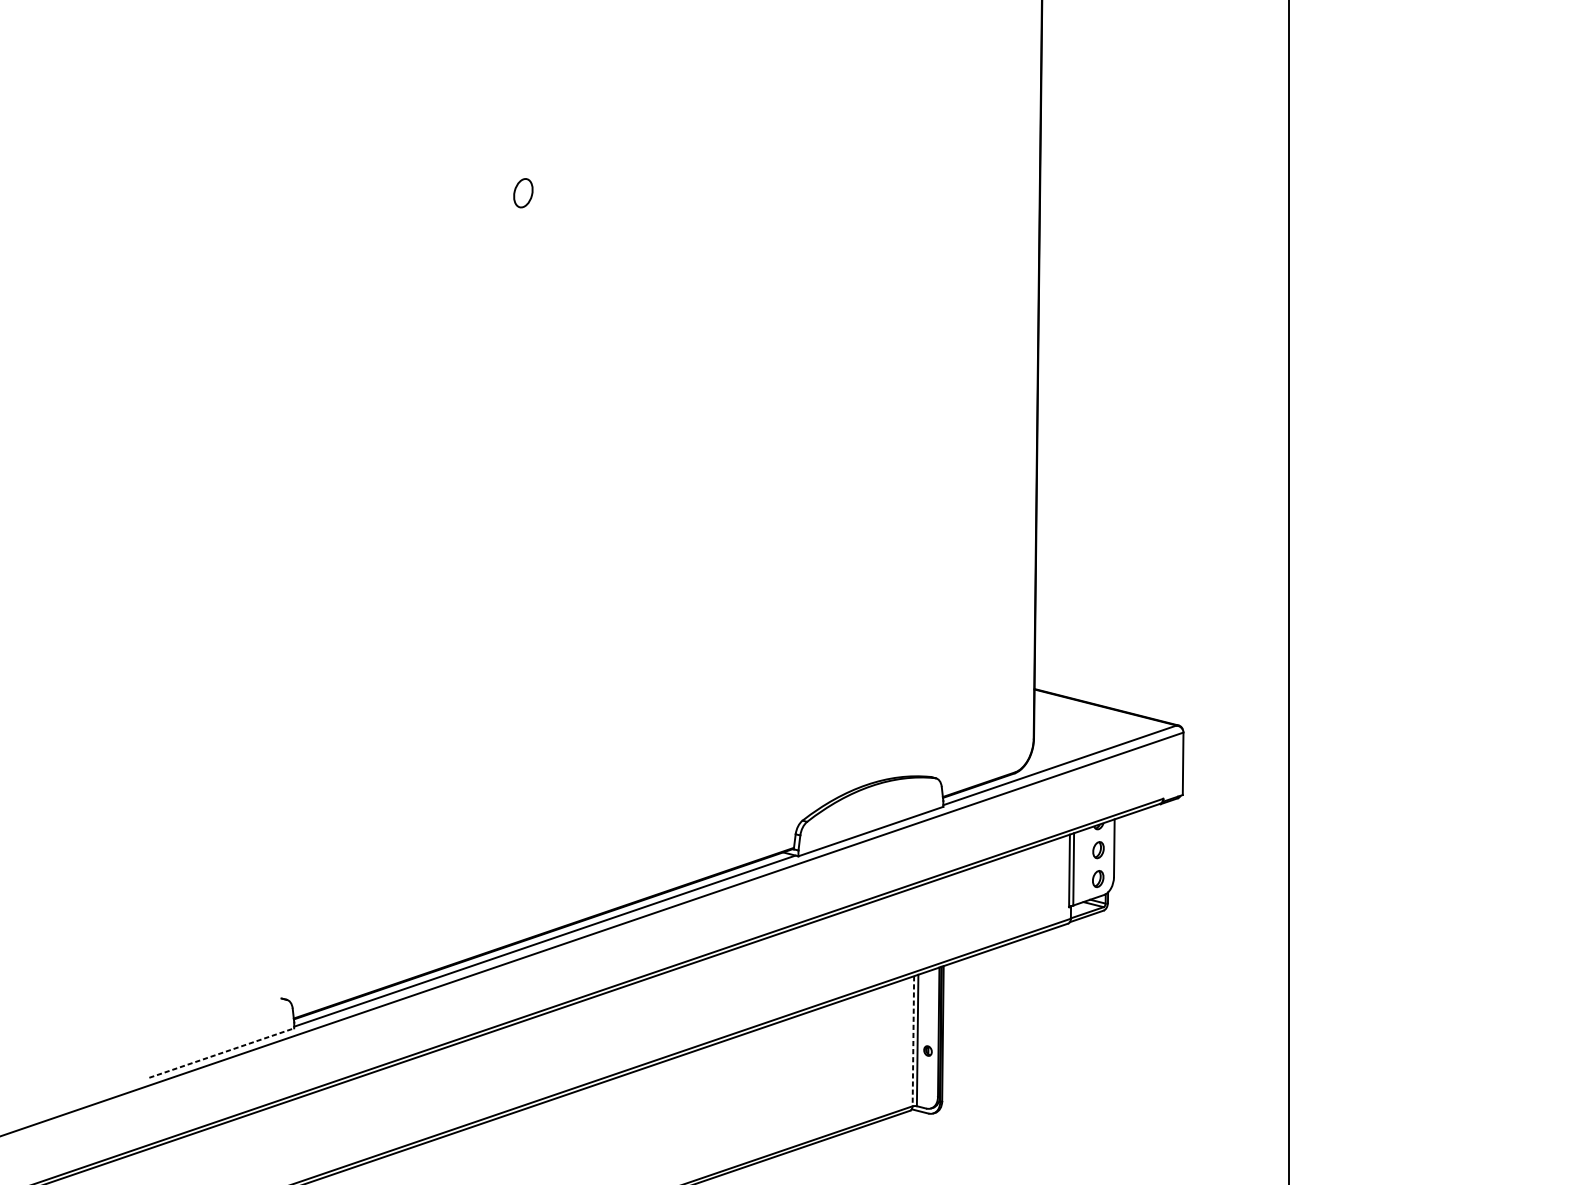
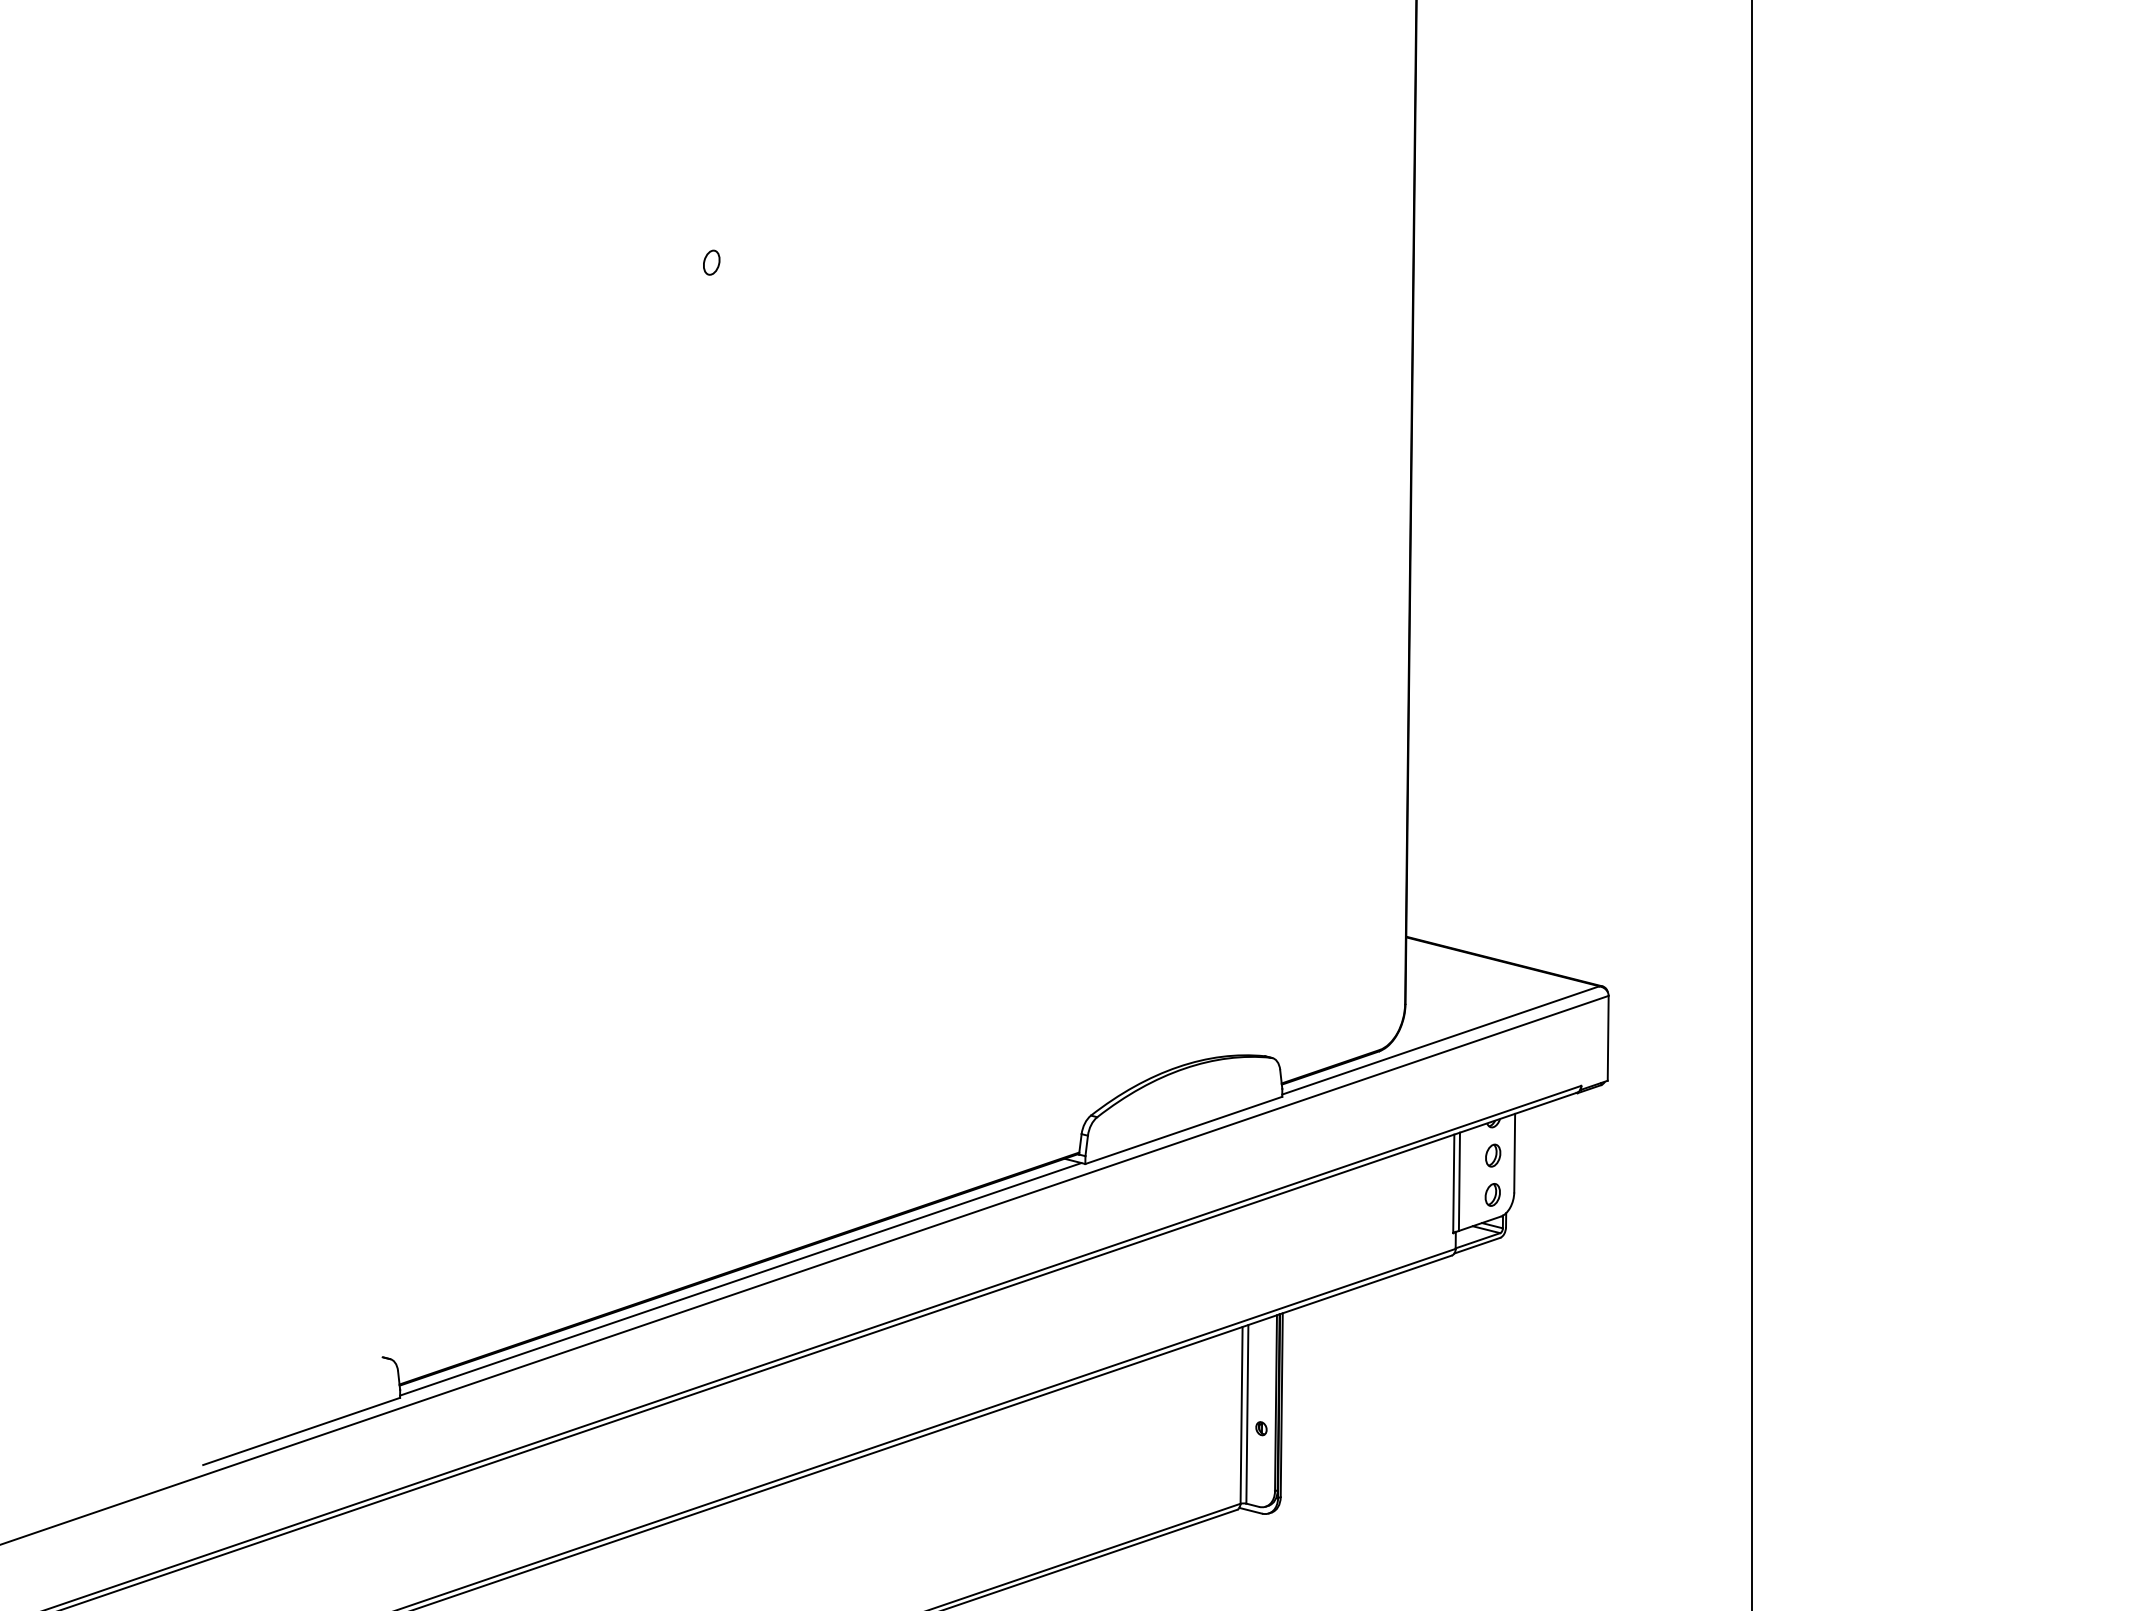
part: (523, 192) -> (711, 262), size x0.62
line: (913, 1041) -> (1241, 1415), dashed -> solid
line: (222, 1053) -> (302, 1431), dashed -> solid

